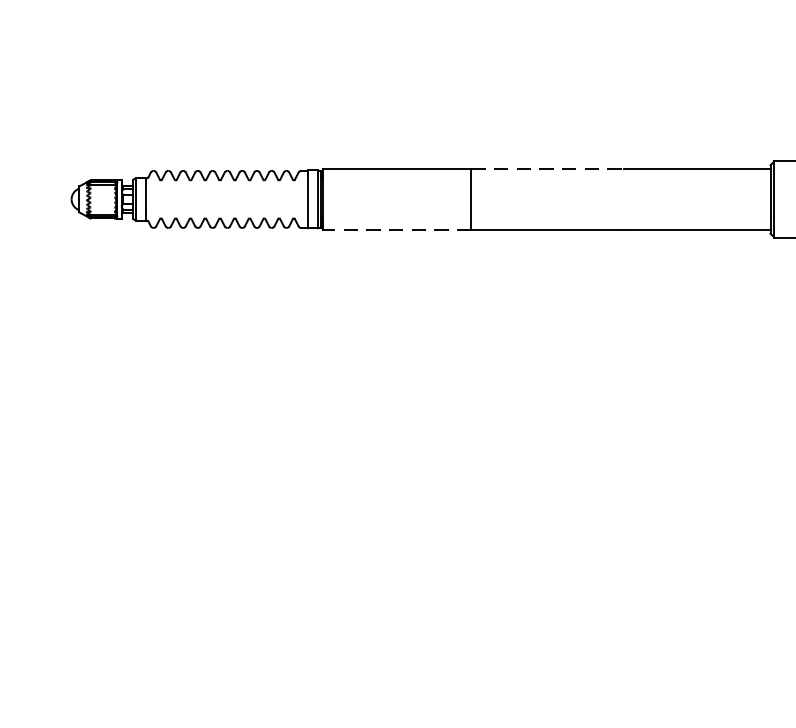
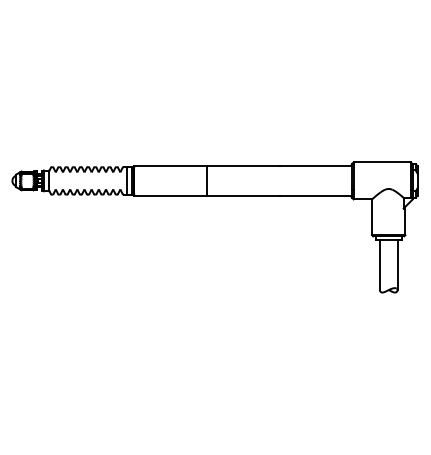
line: (547, 169) -> (243, 166), dashed -> solid
line: (395, 229) -> (169, 195), dashed -> solid

